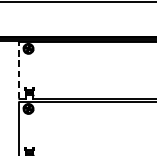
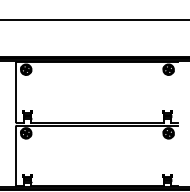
line: (18, 70) -> (15, 92), dashed -> solid

